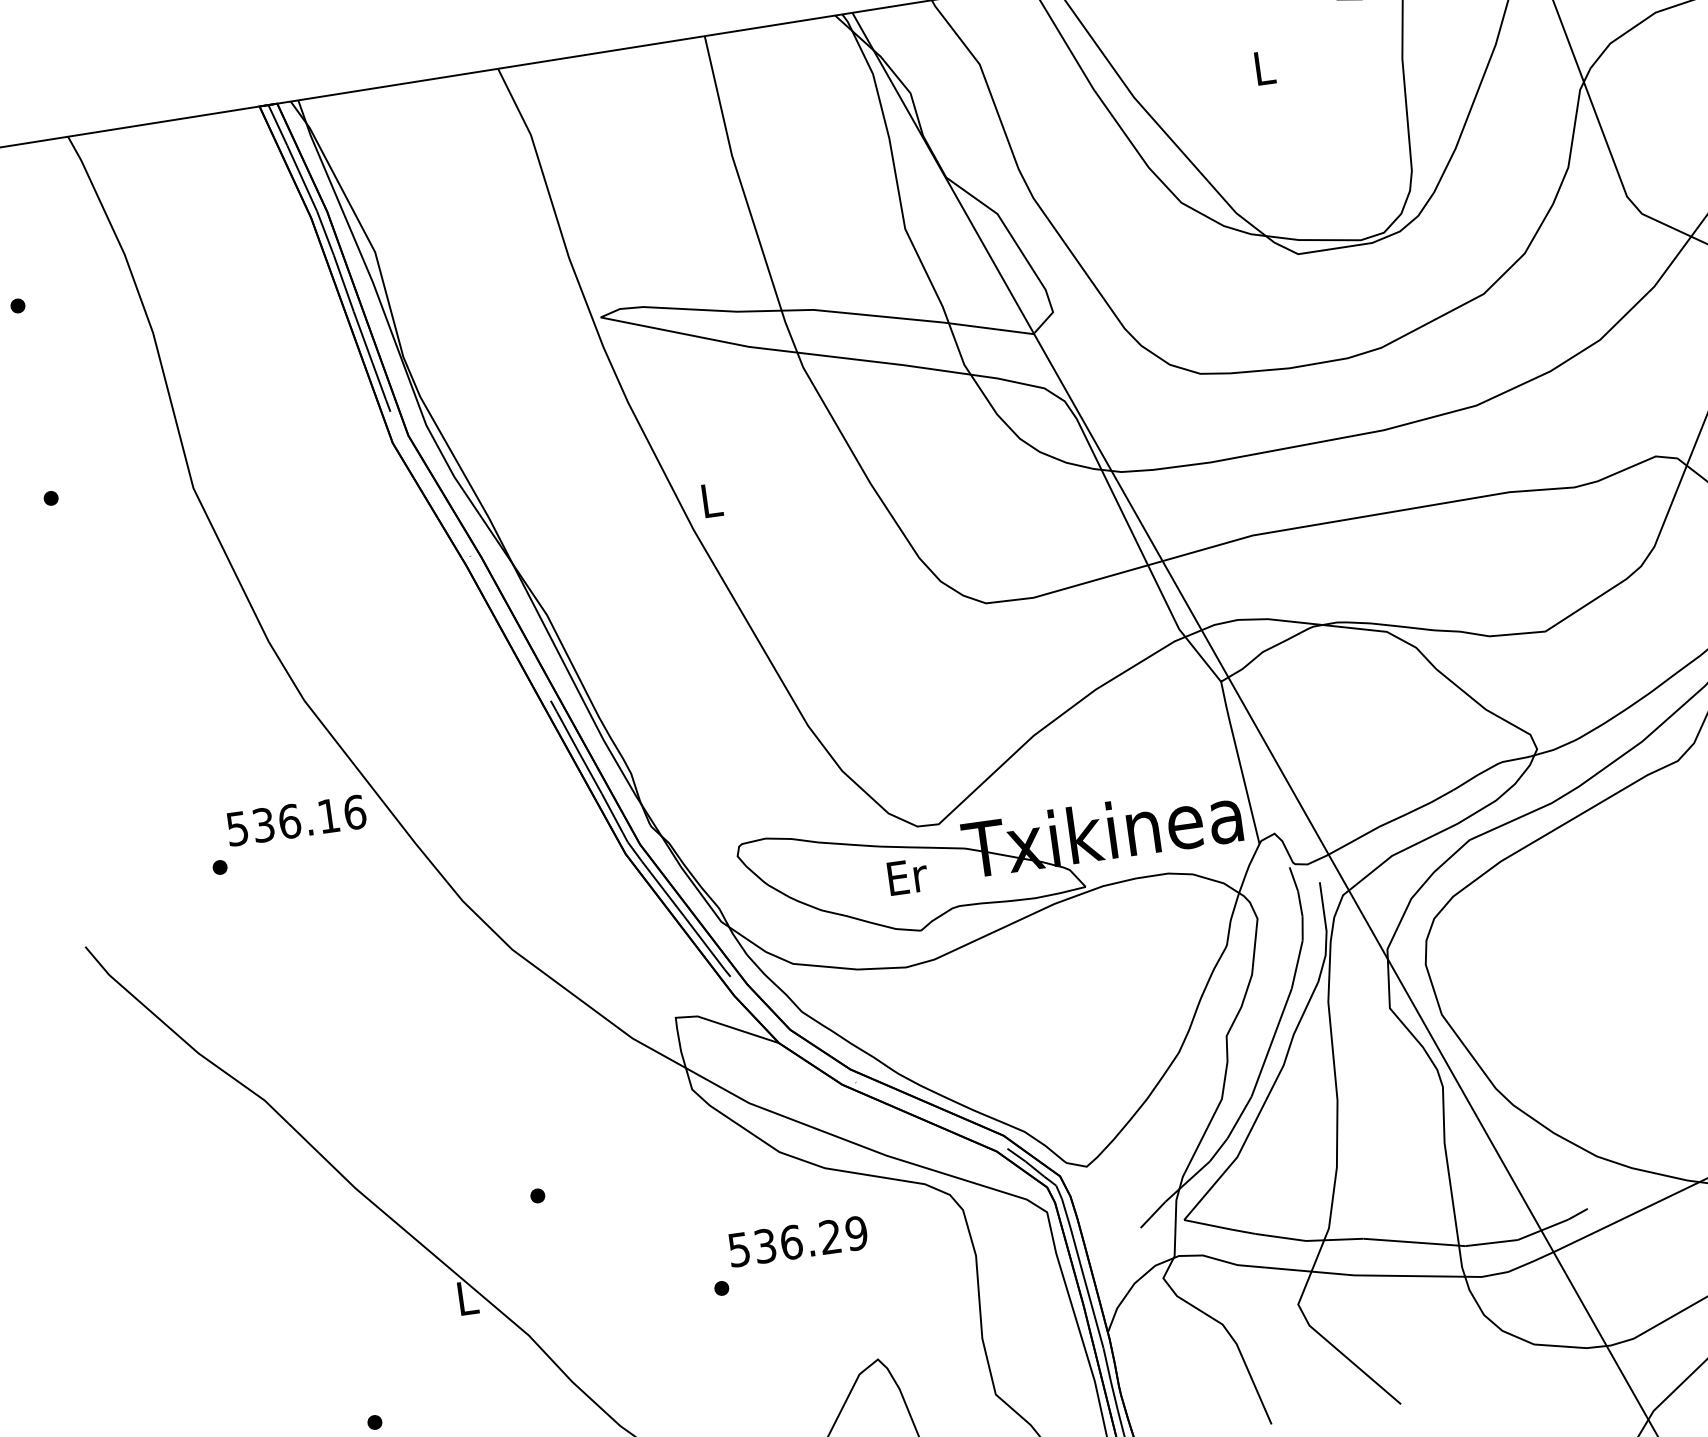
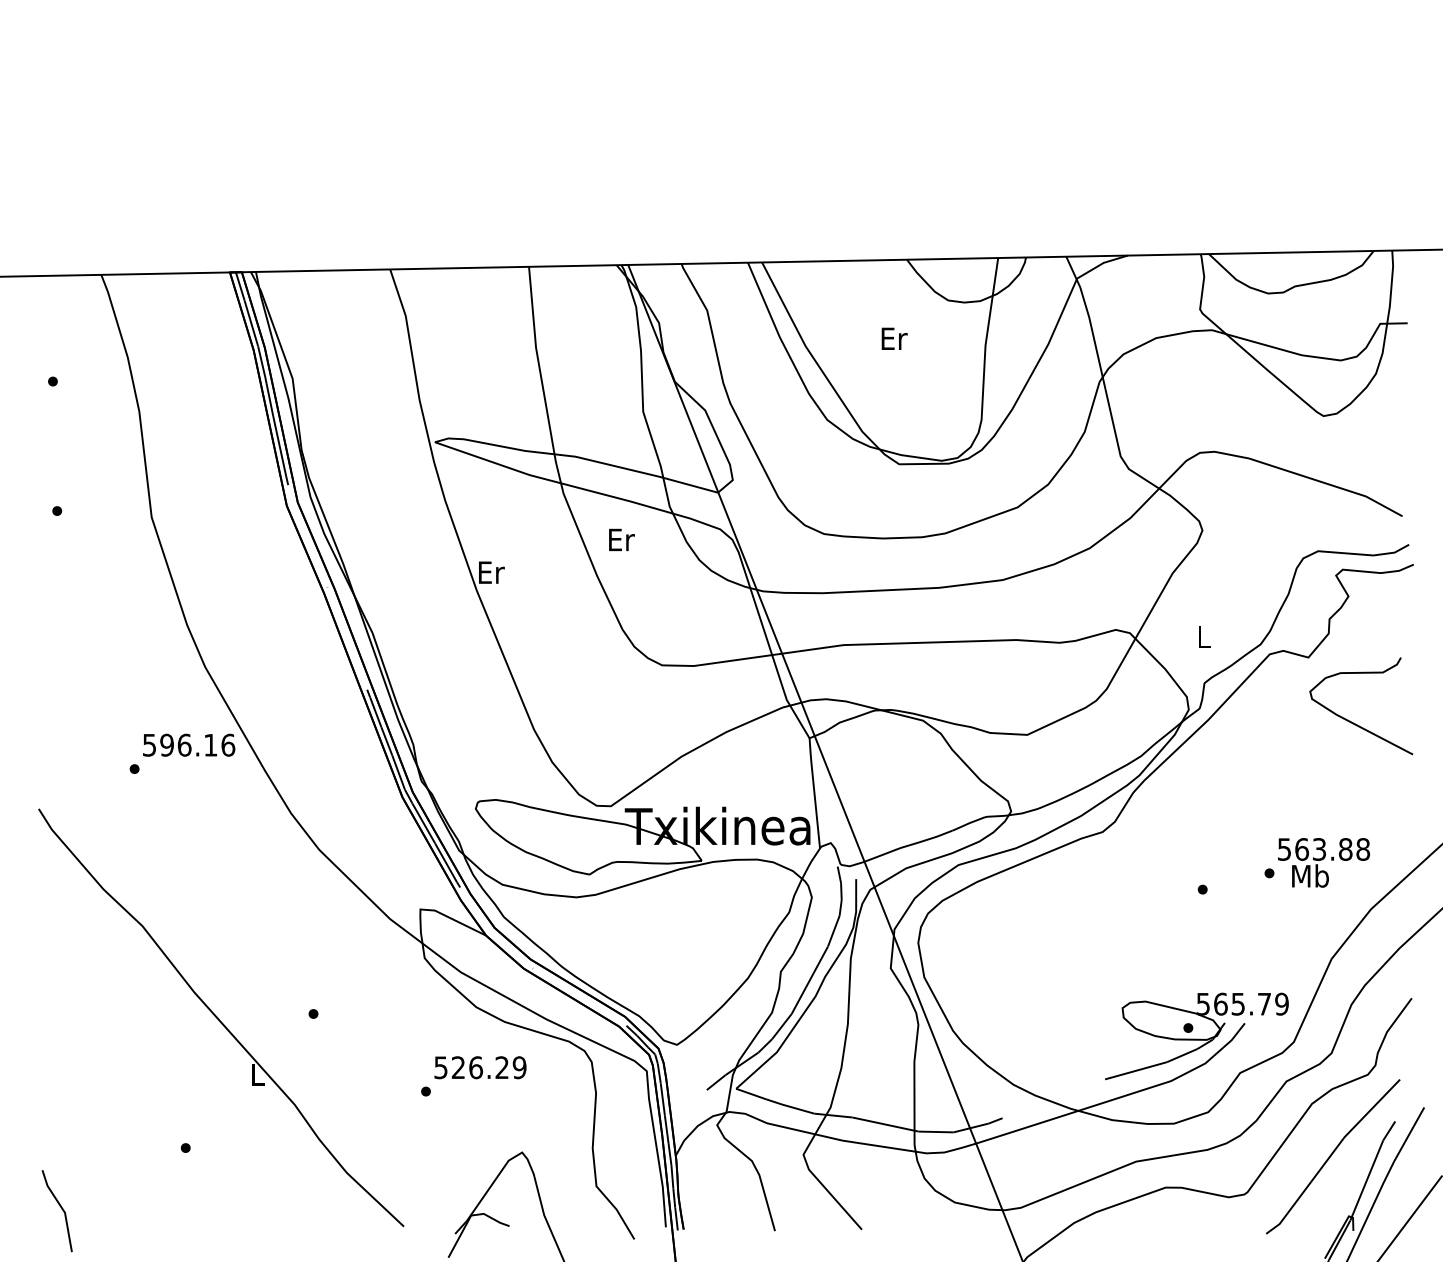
text: (1265, 67) -> (894, 338), L -> Er
text: (712, 500) -> (491, 572), L -> Er
text: (262, 824) -> (166, 744), 536.16 -> 596.16
text: (907, 876) -> (621, 539), moved
text: (765, 1245) -> (458, 1067), 536.29 -> 526.29

